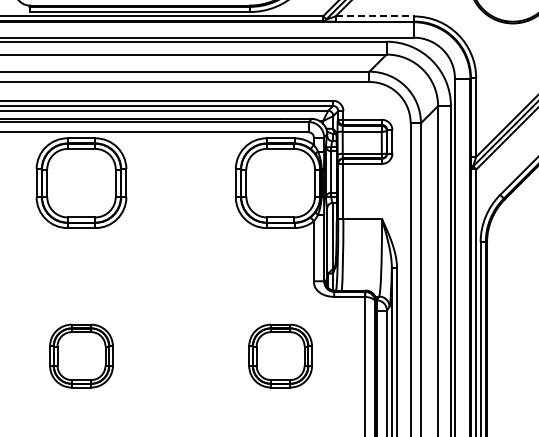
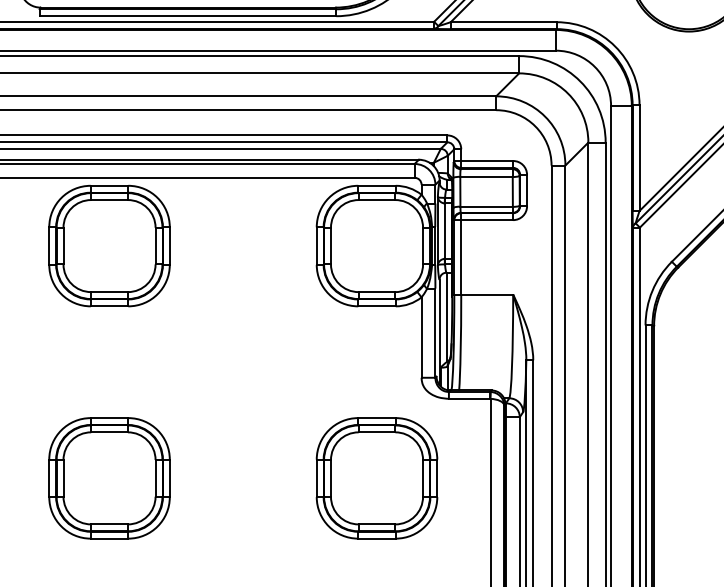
line: (375, 16) -> (504, 22), dashed -> solid
part: (81, 355) -> (109, 477), size x1.43
part: (280, 355) -> (376, 477), size x1.43

